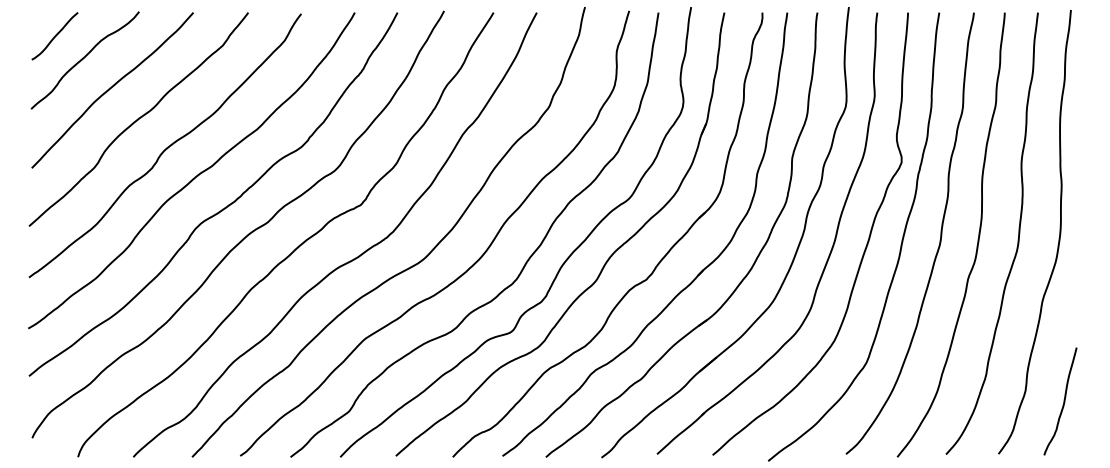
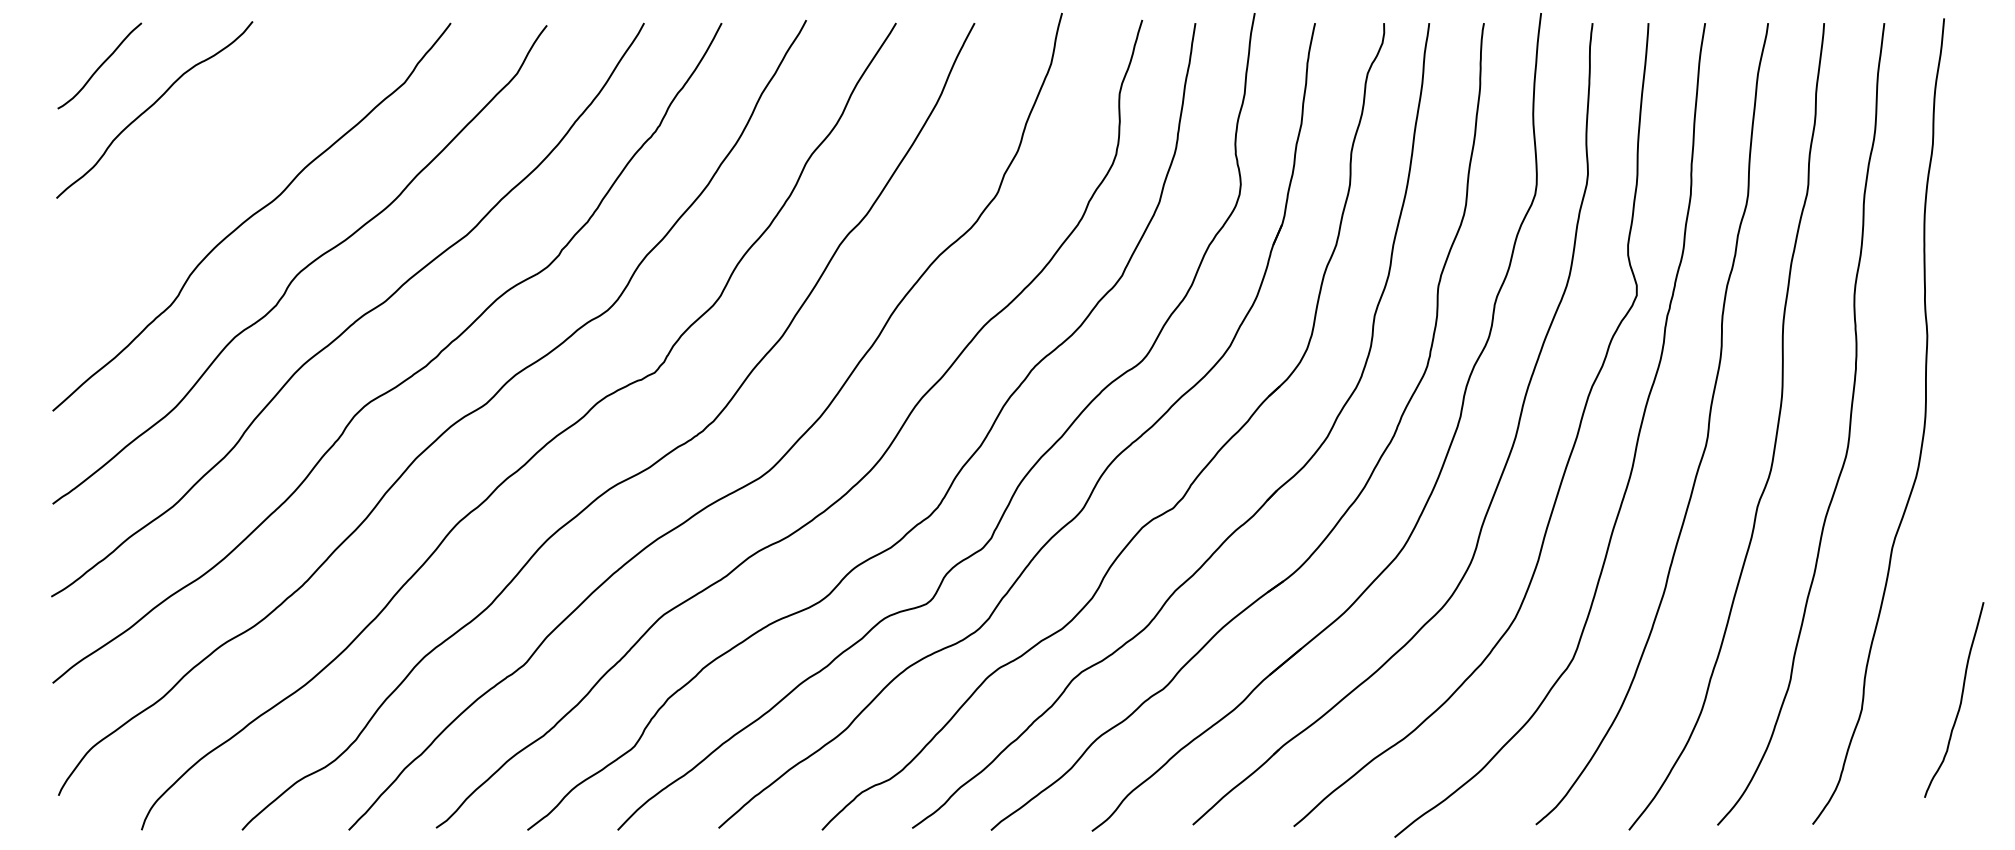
curve: (111, 88) -> (202, 160), removed
curve: (1063, 401) -> (1959, 700), moved

